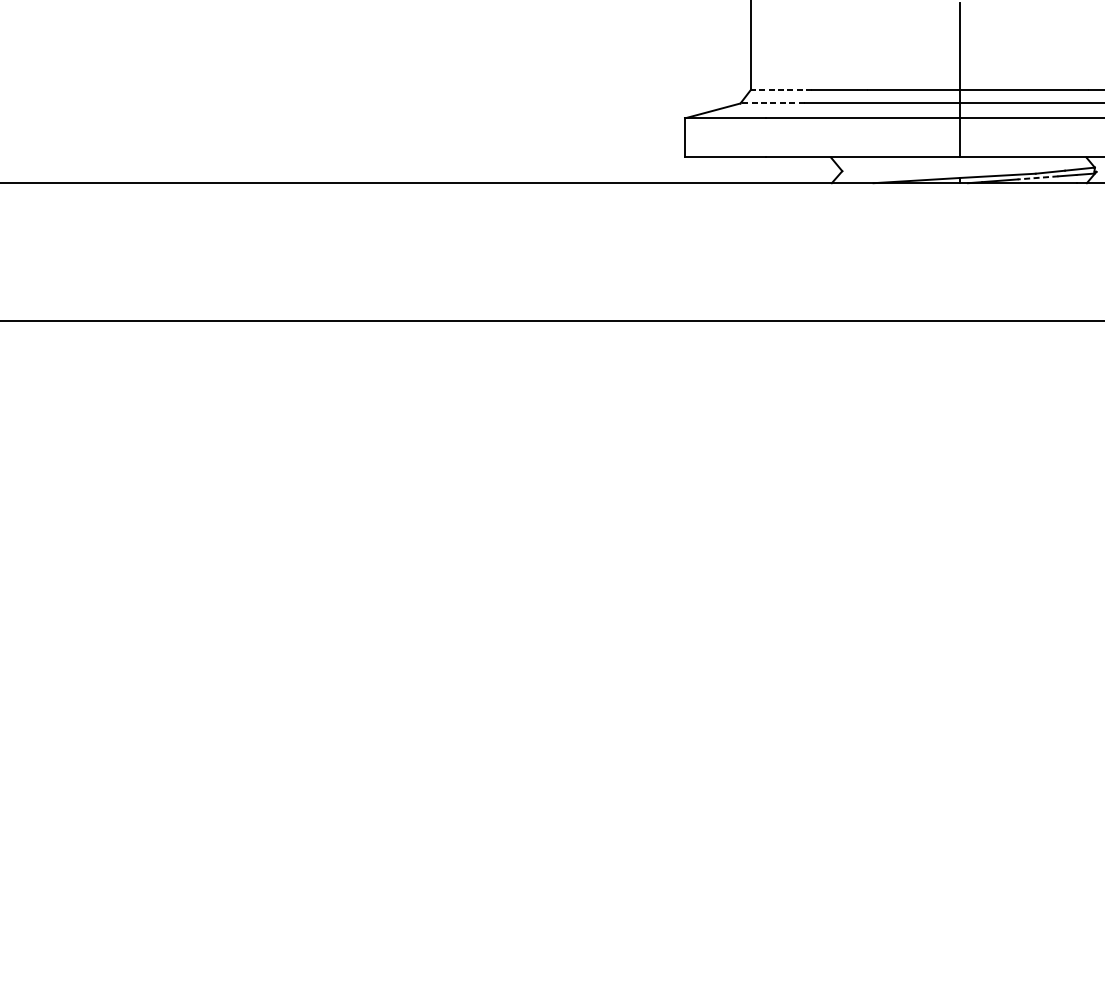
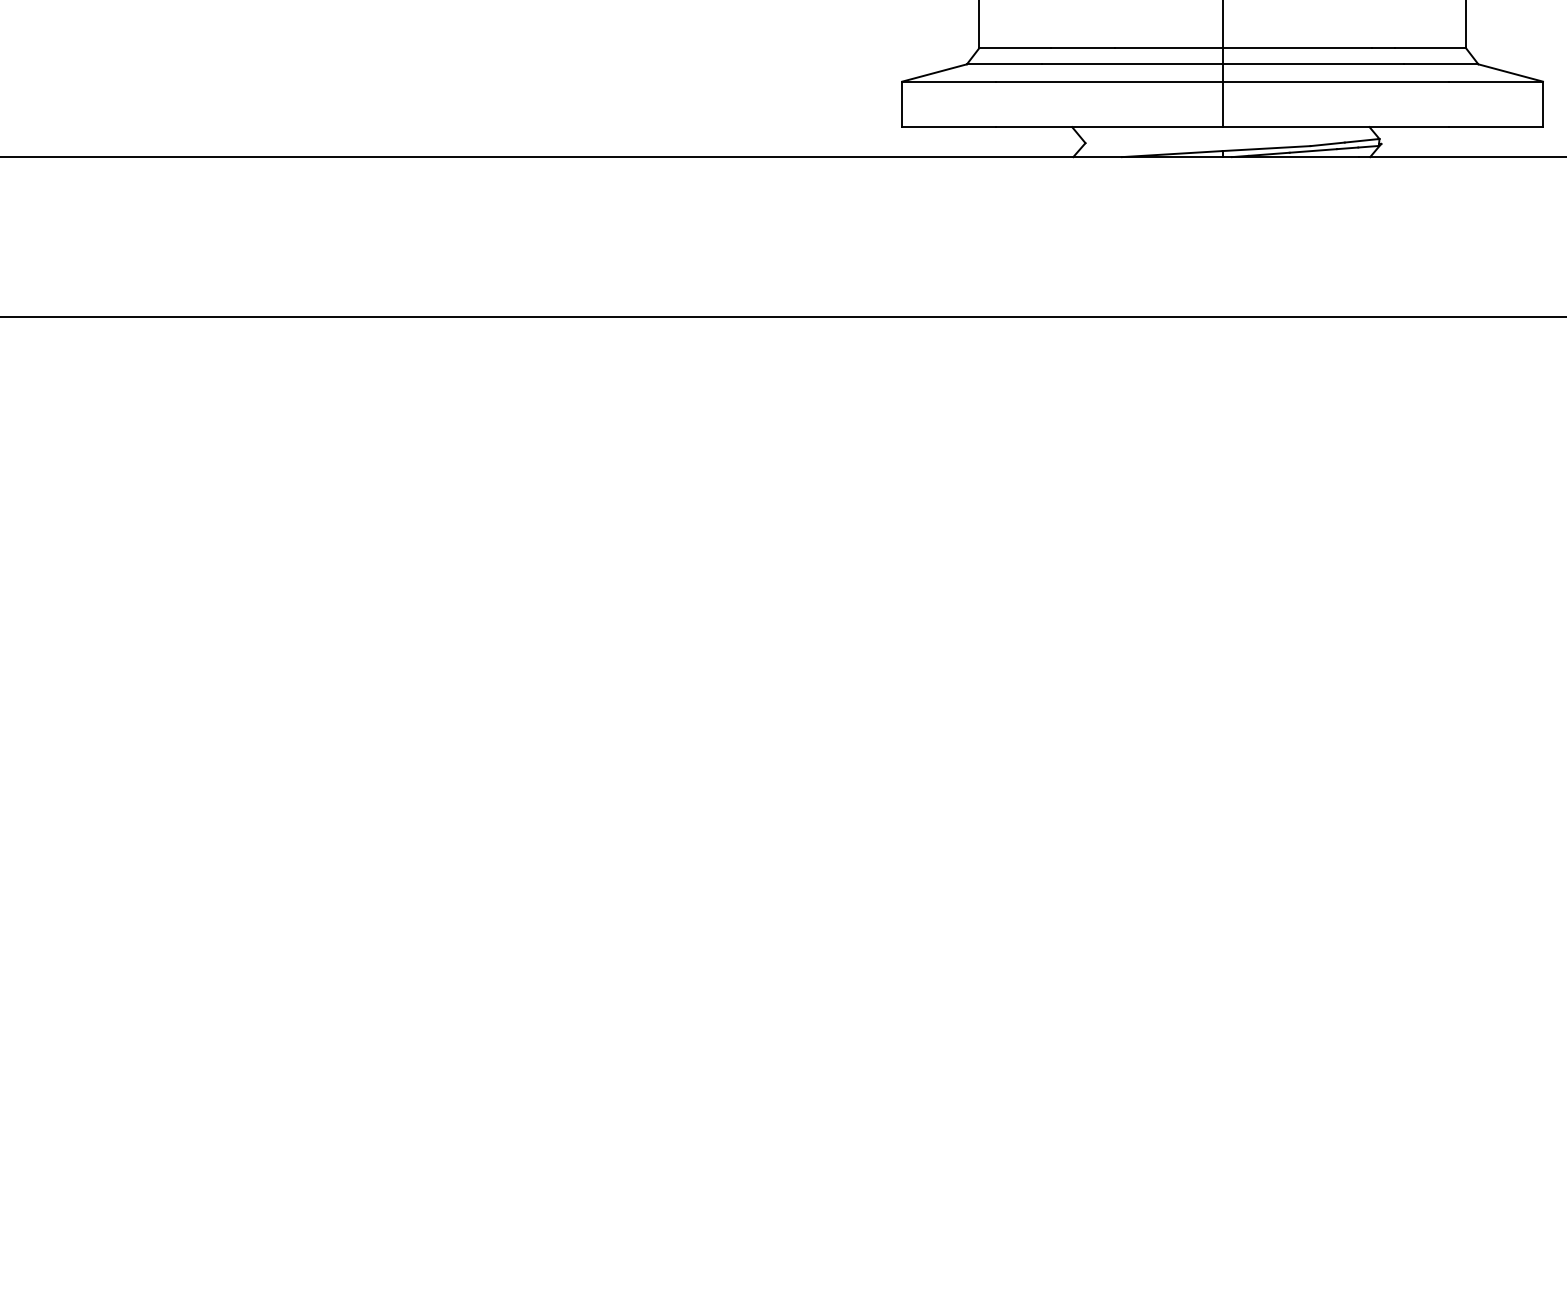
line: (781, 89) -> (1014, 48), dashed -> solid
line: (771, 103) -> (1003, 64), dashed -> solid
line: (1038, 177) -> (1313, 150), dashed -> solid

